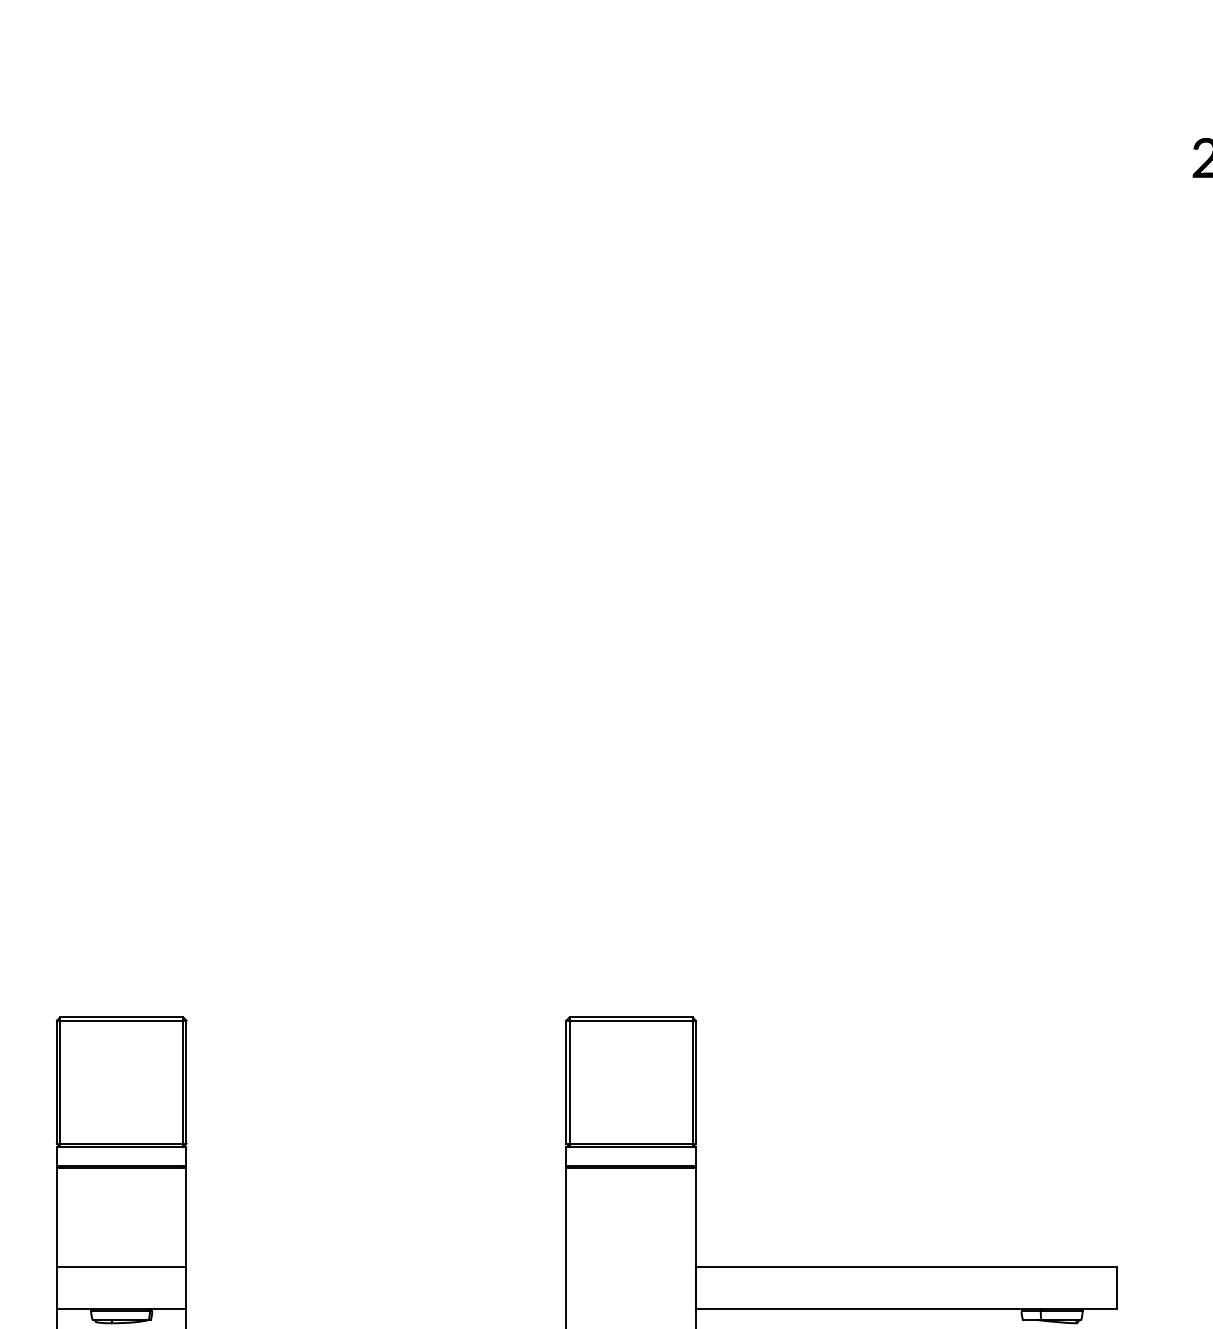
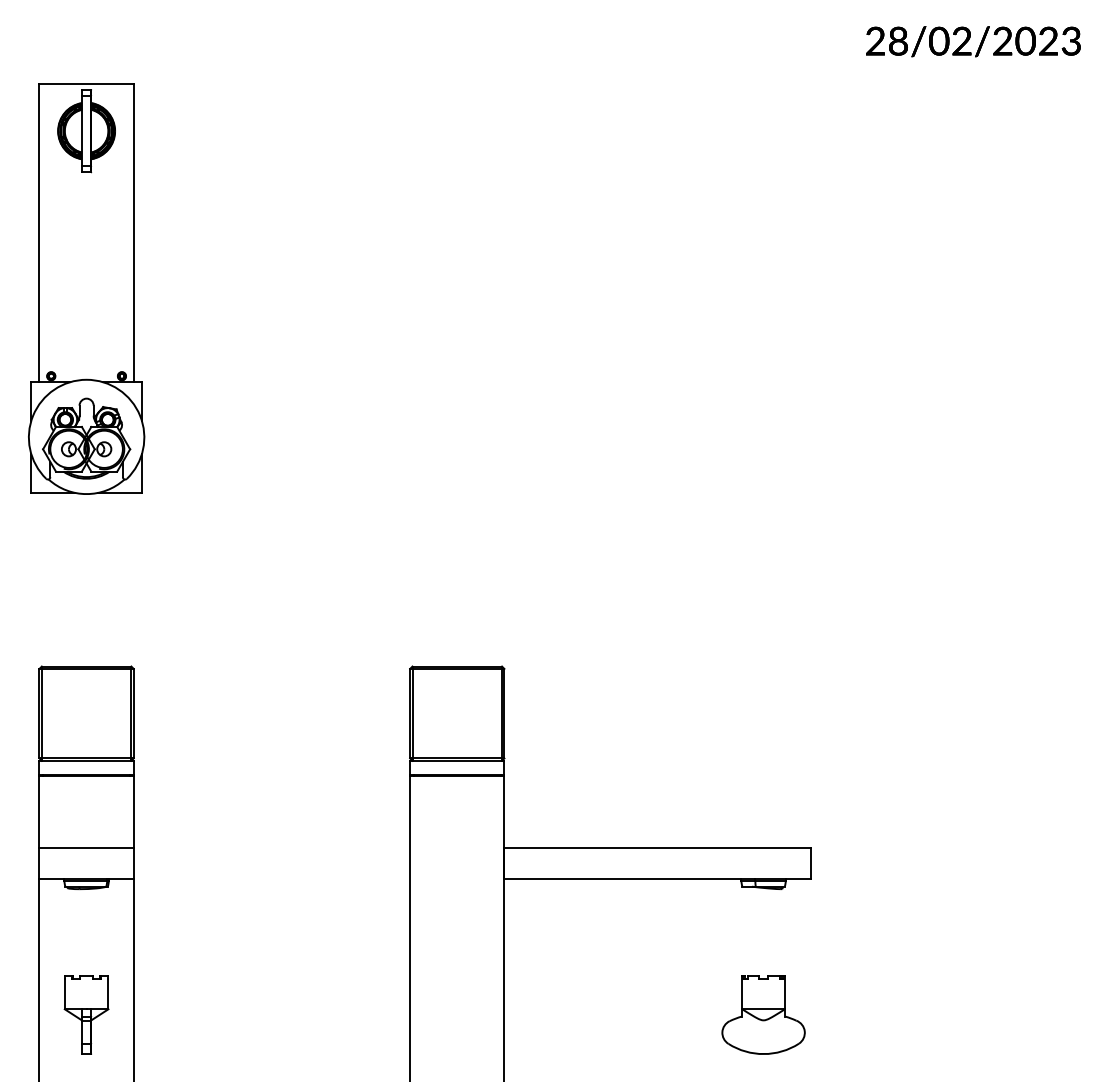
part: (121, 497) -> (86, 288), added

